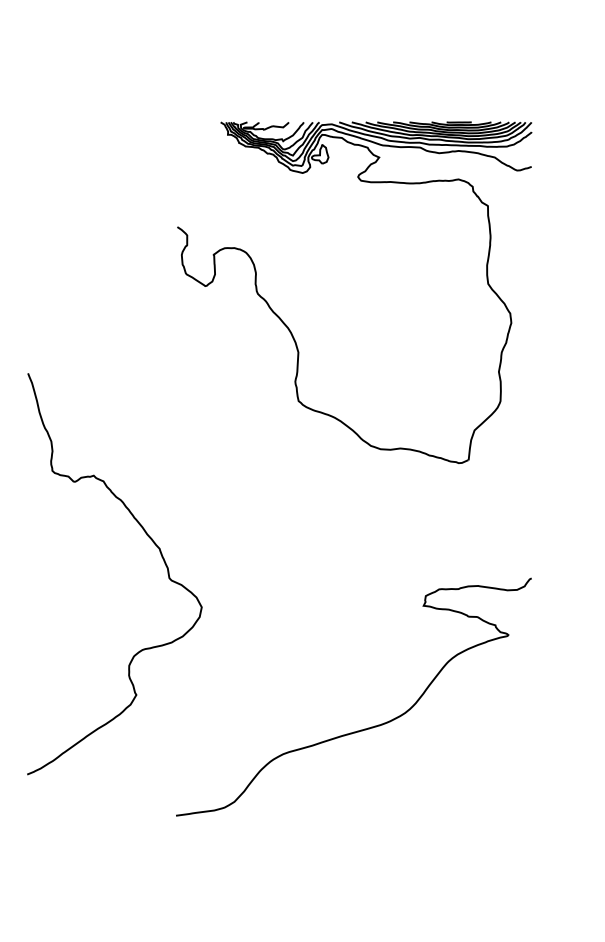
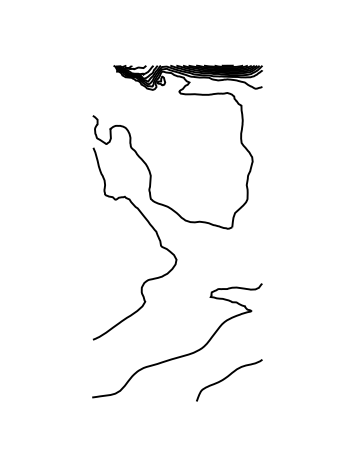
curve: (153, 546) -> (153, 230), moved
curve: (460, 773) -> (228, 377), added

